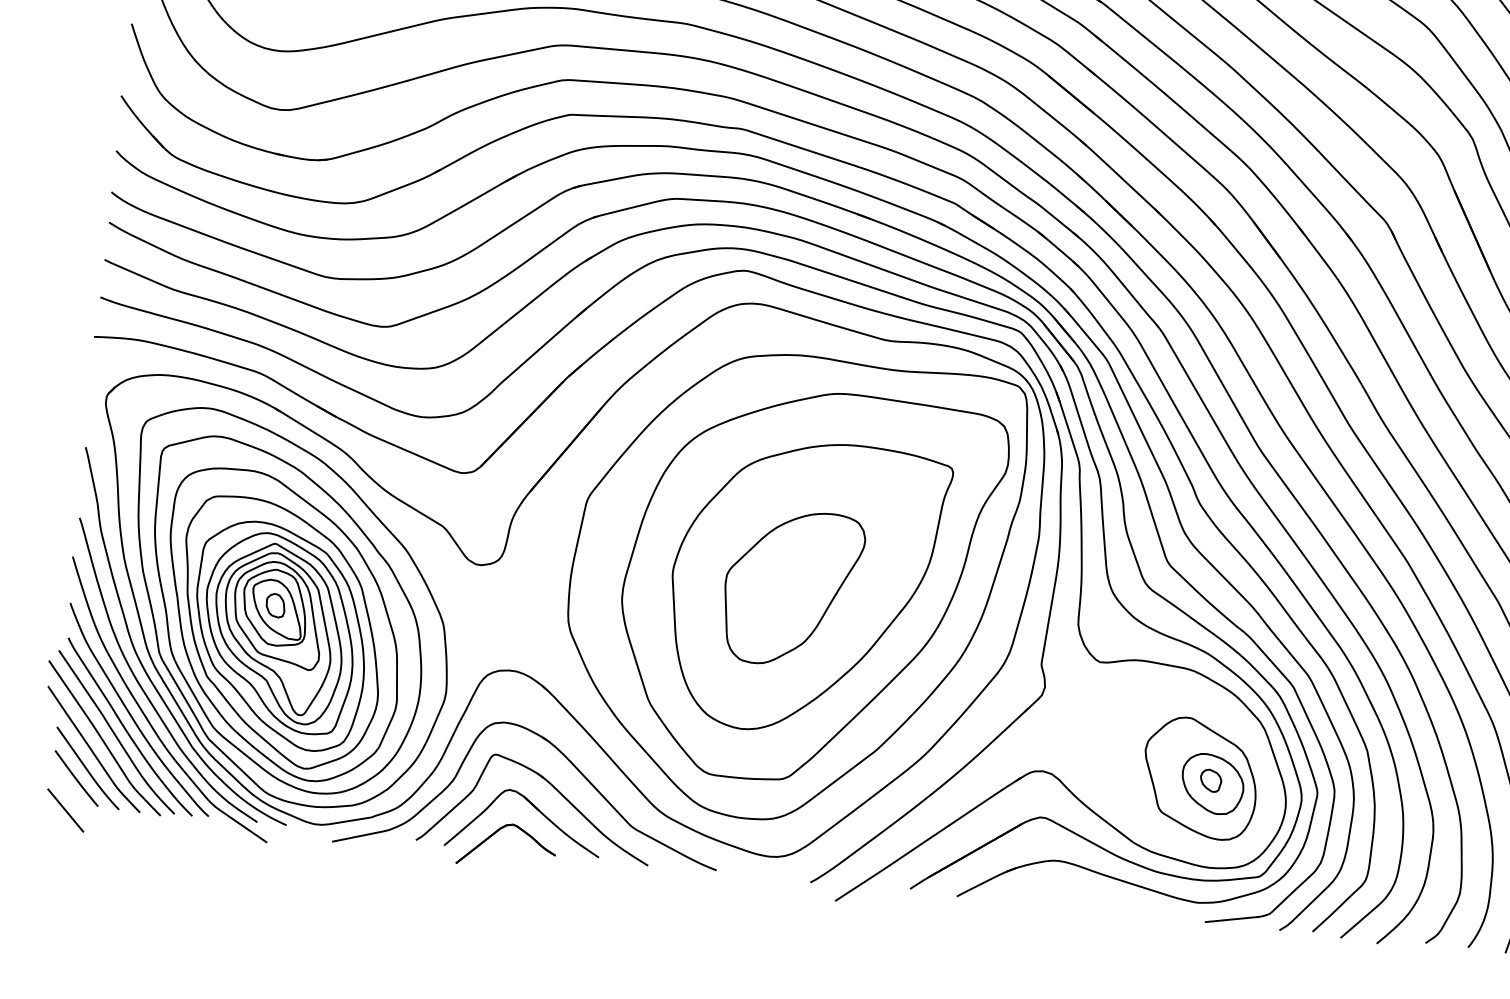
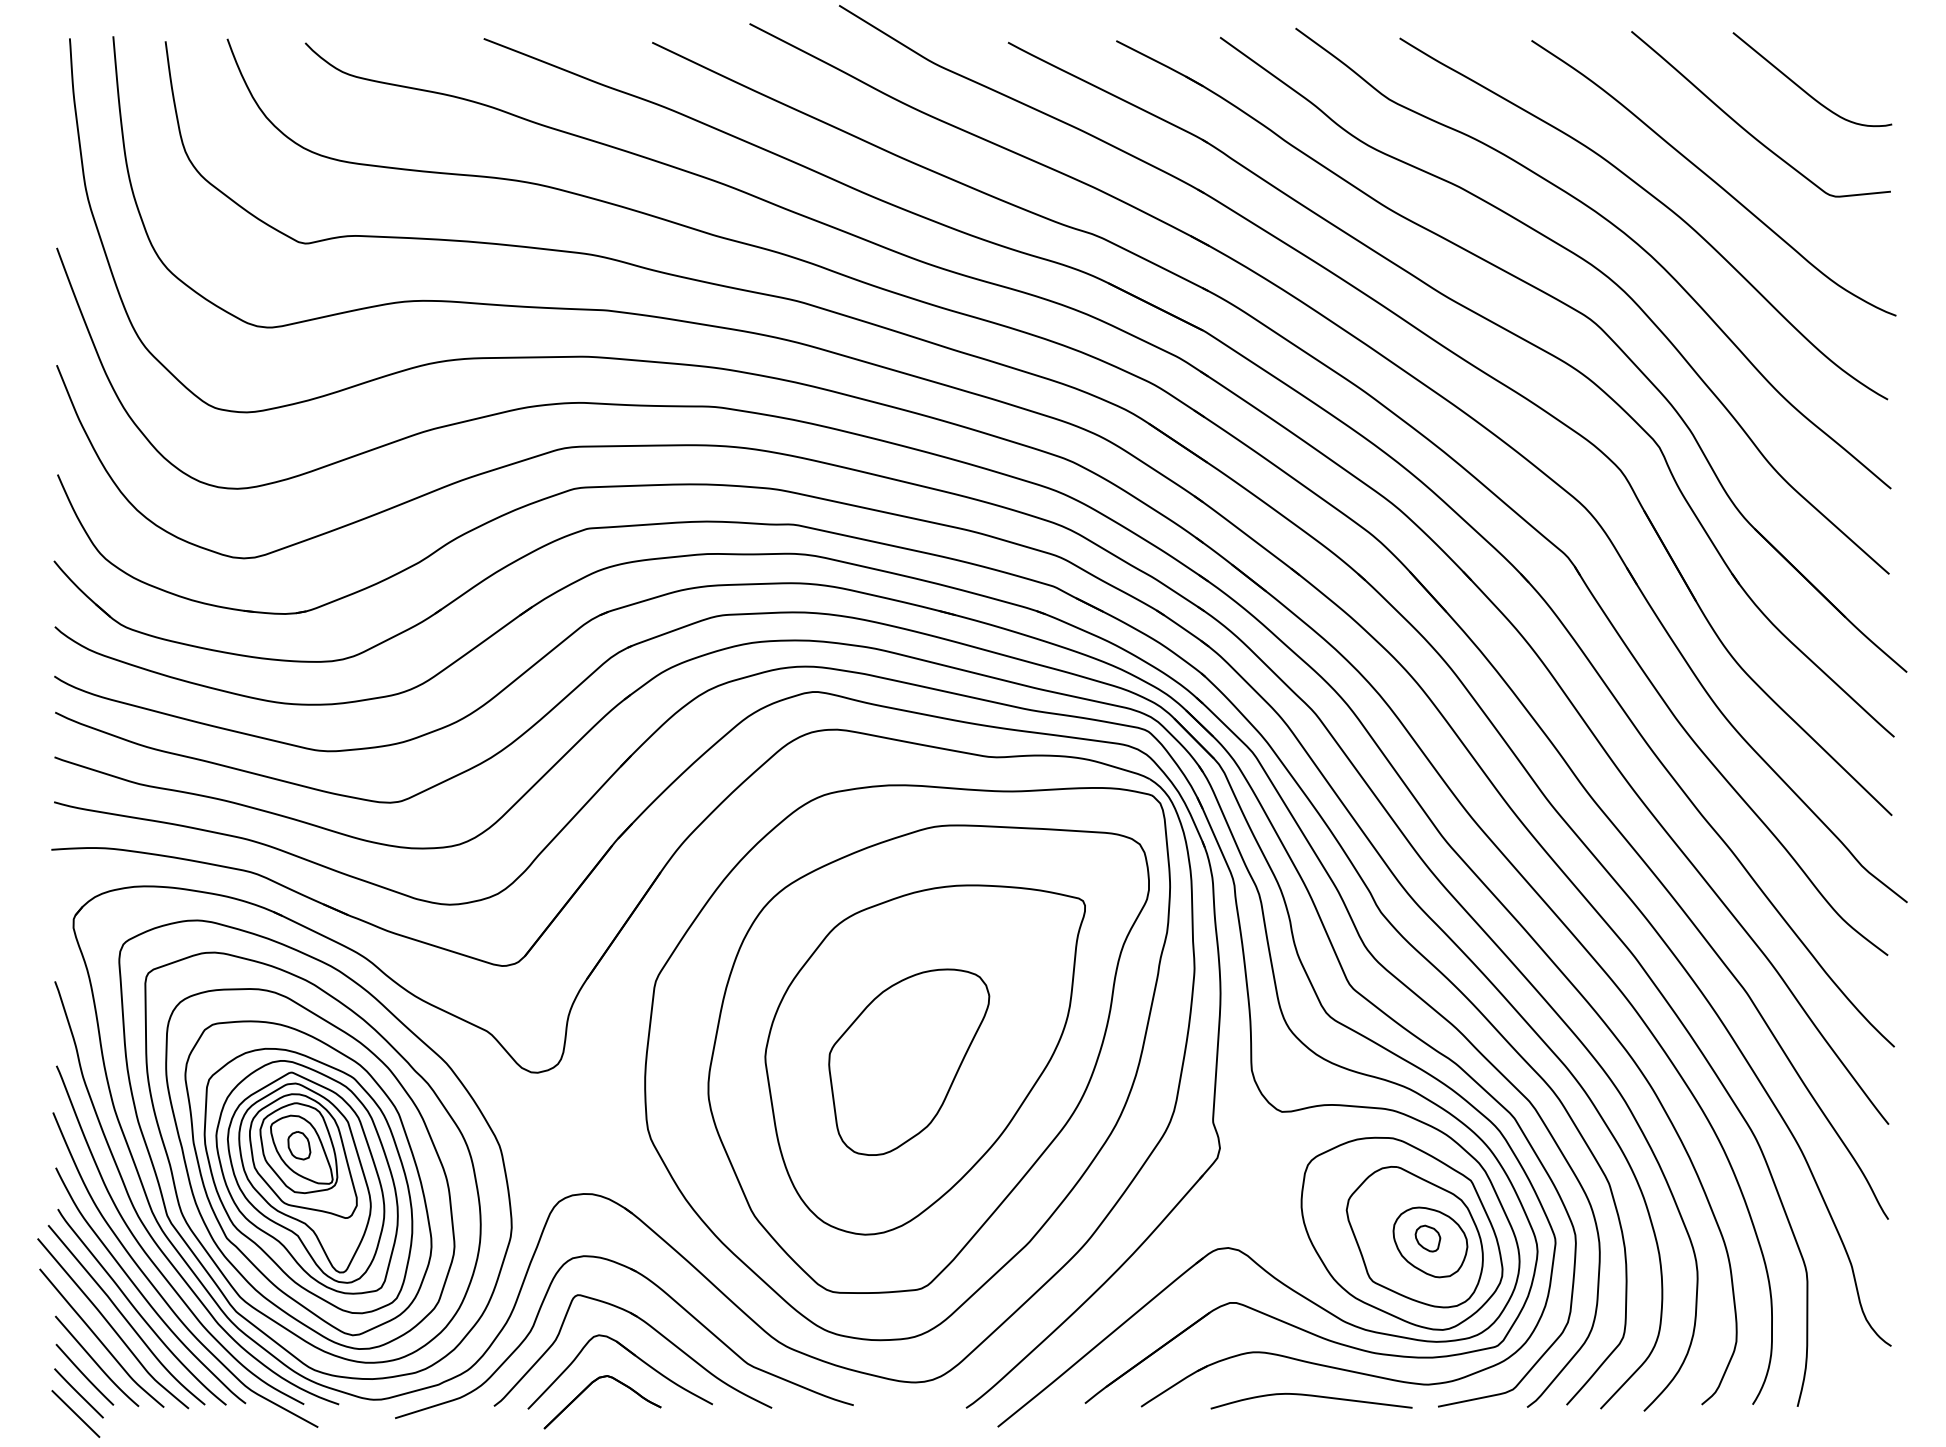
part: (1189, 774) -> (1401, 1233), added
line: (69, 793) -> (78, 1393), added
curve: (1100, 902) -> (1311, 1396), added

